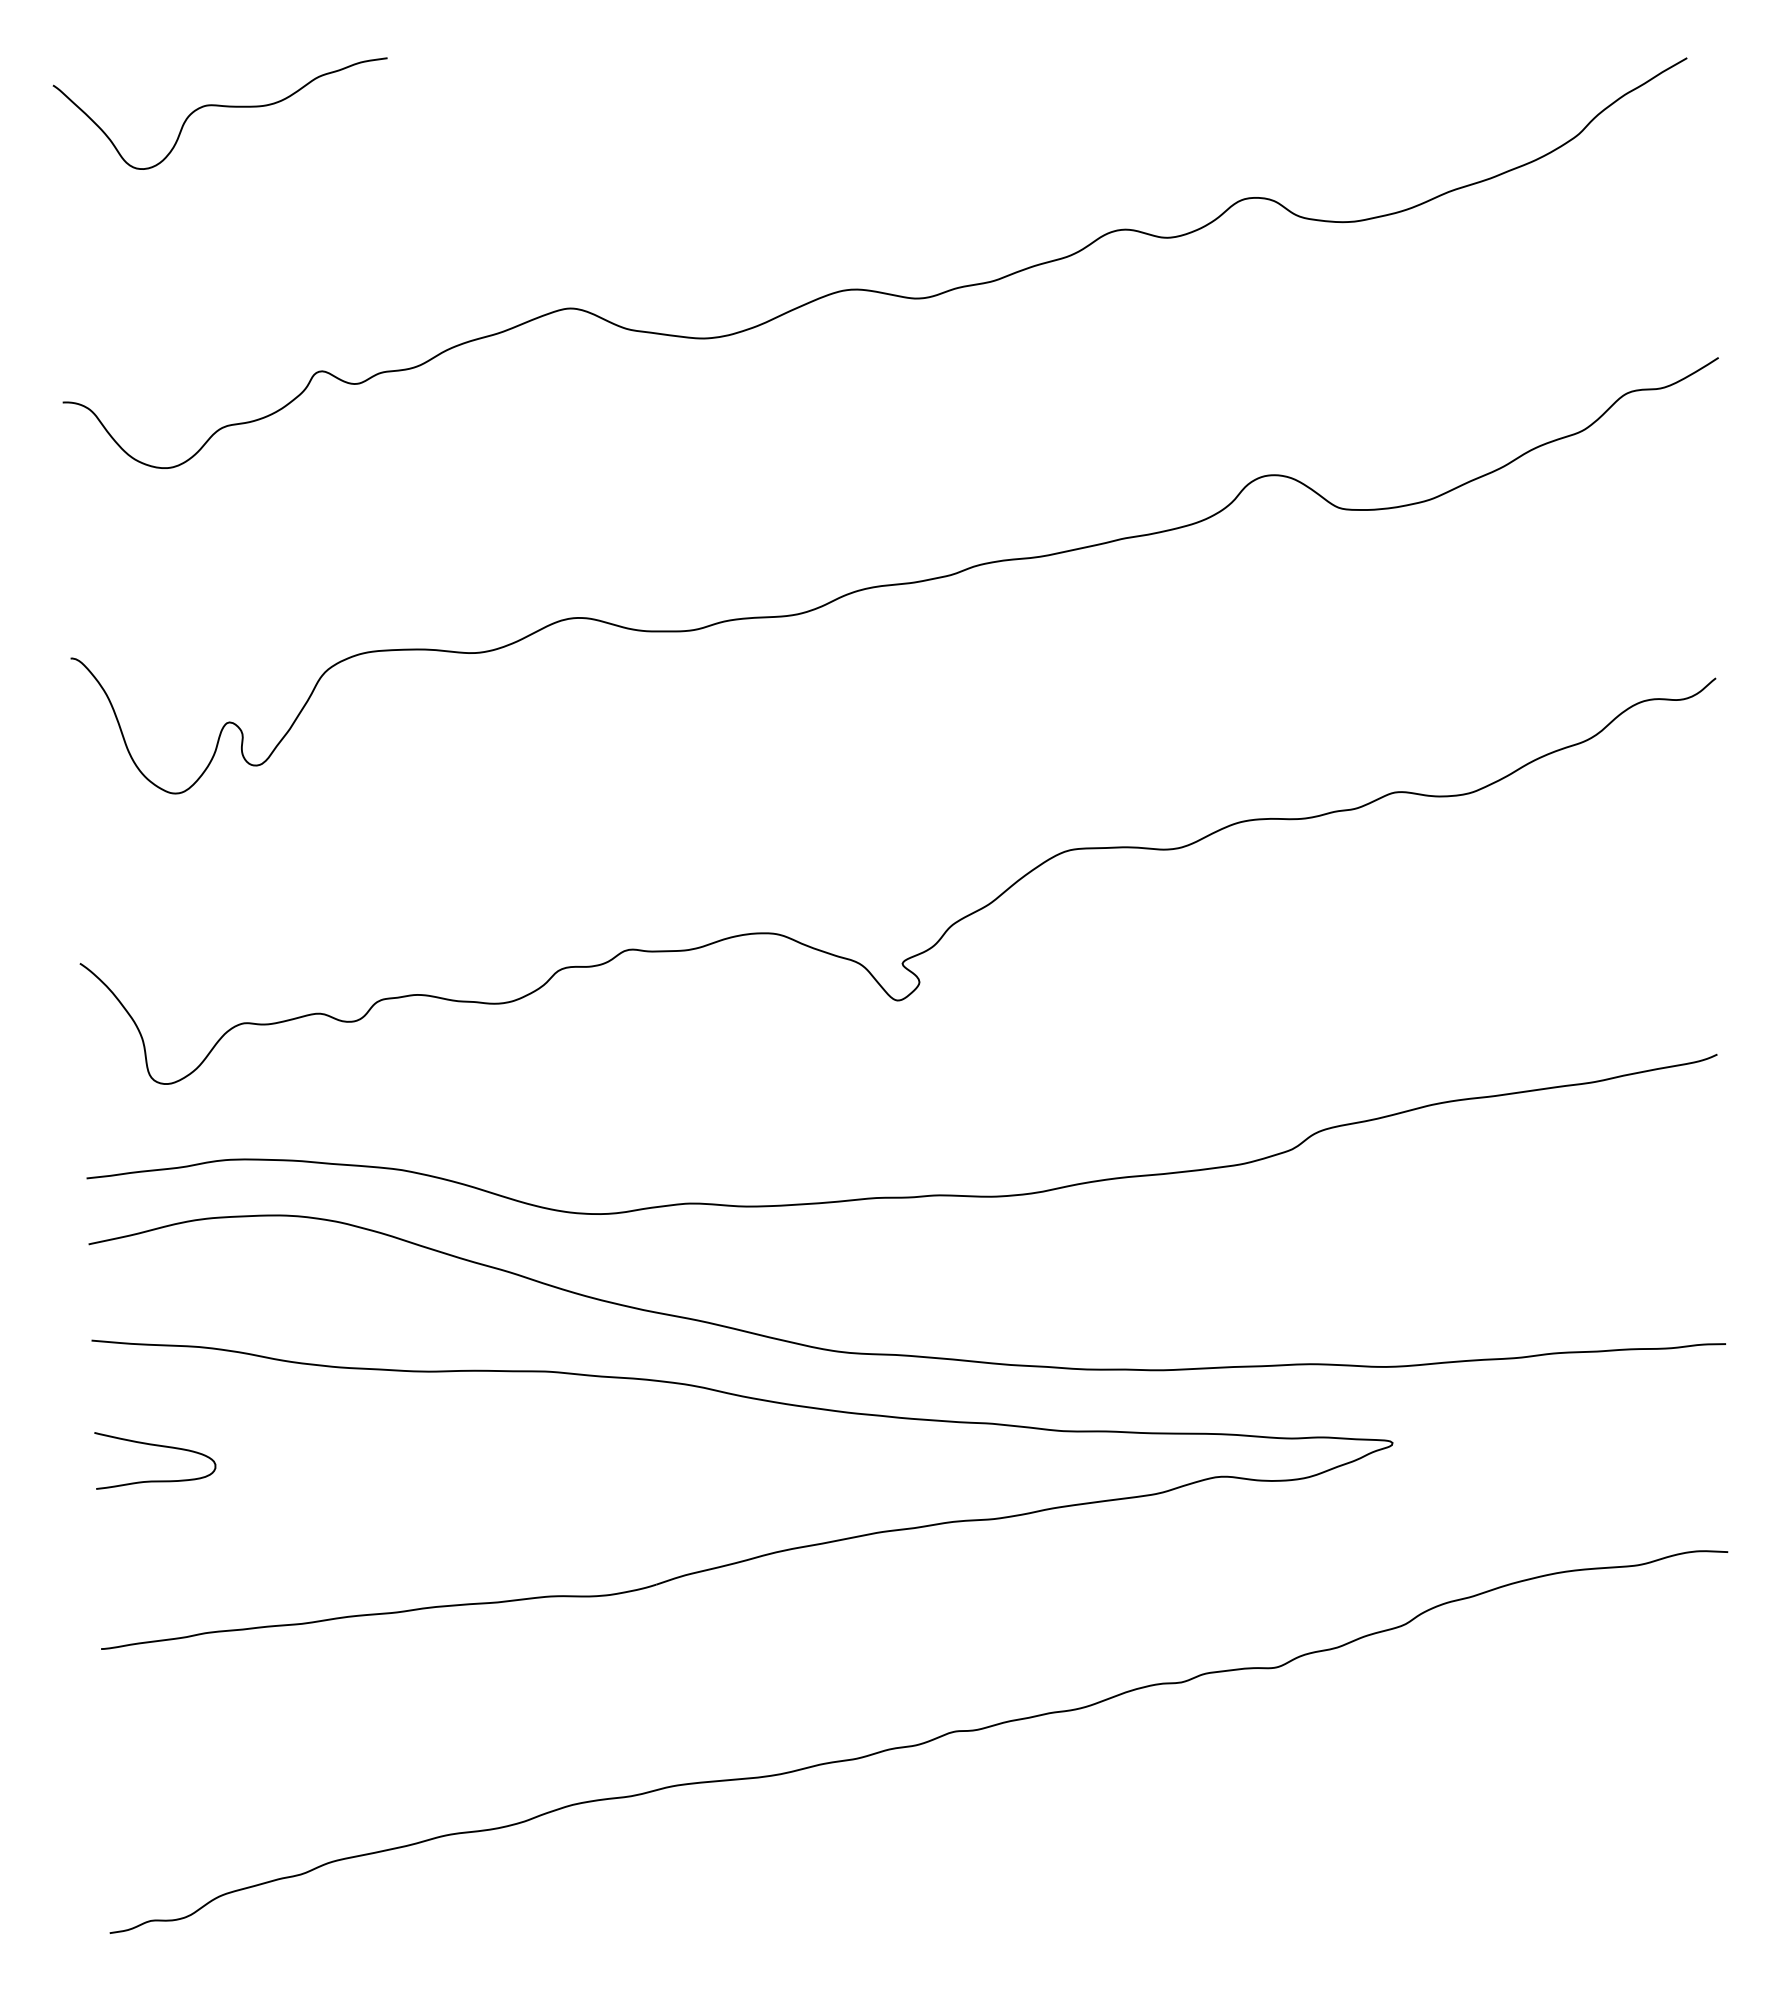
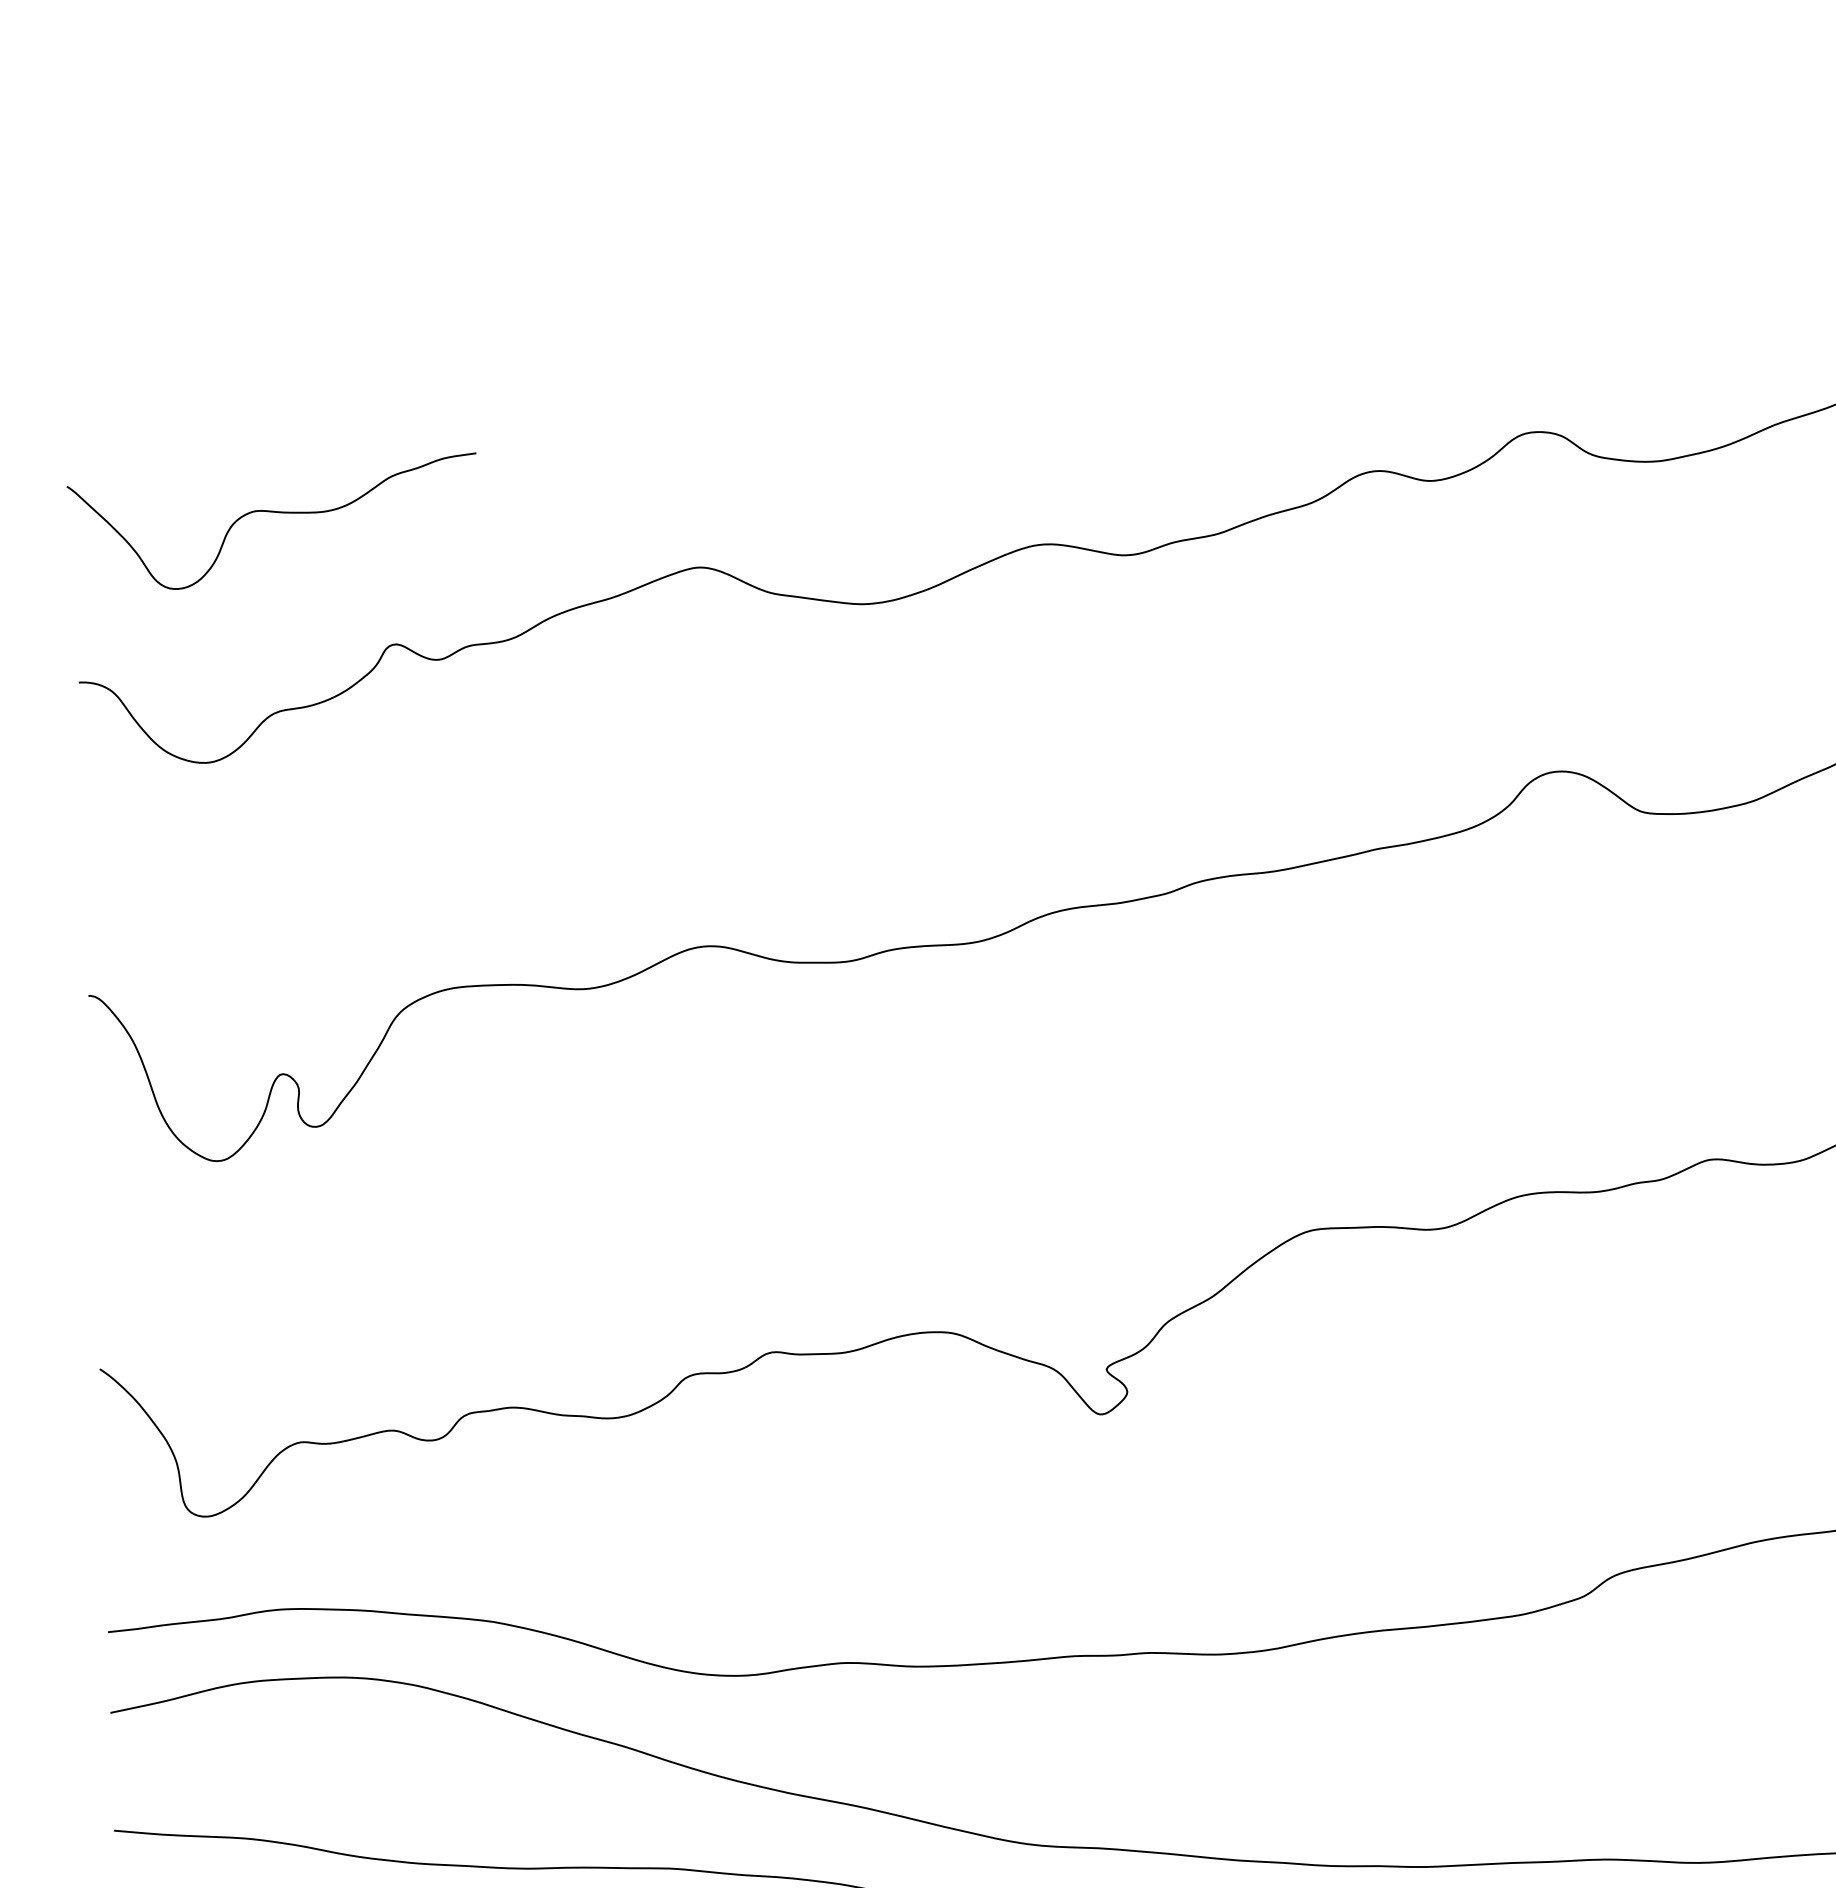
curve: (219, 106) -> (270, 512), moved

